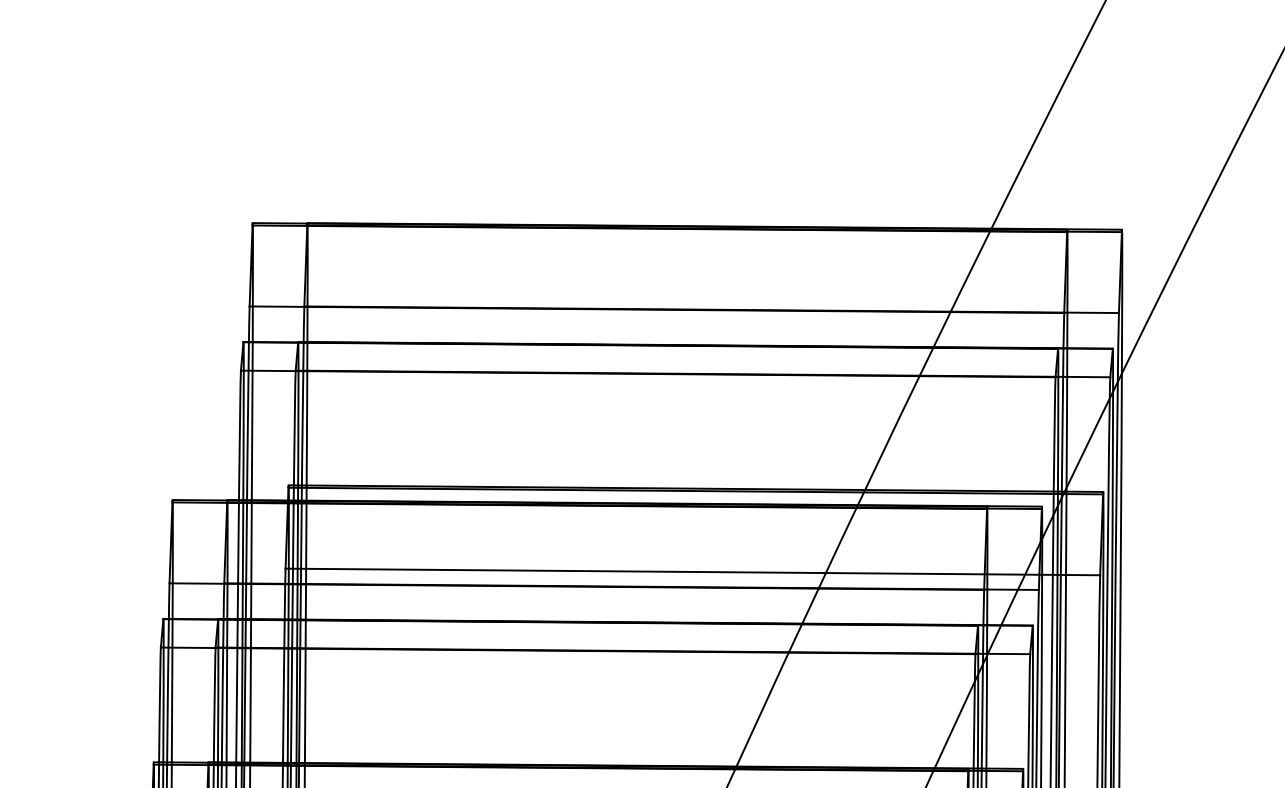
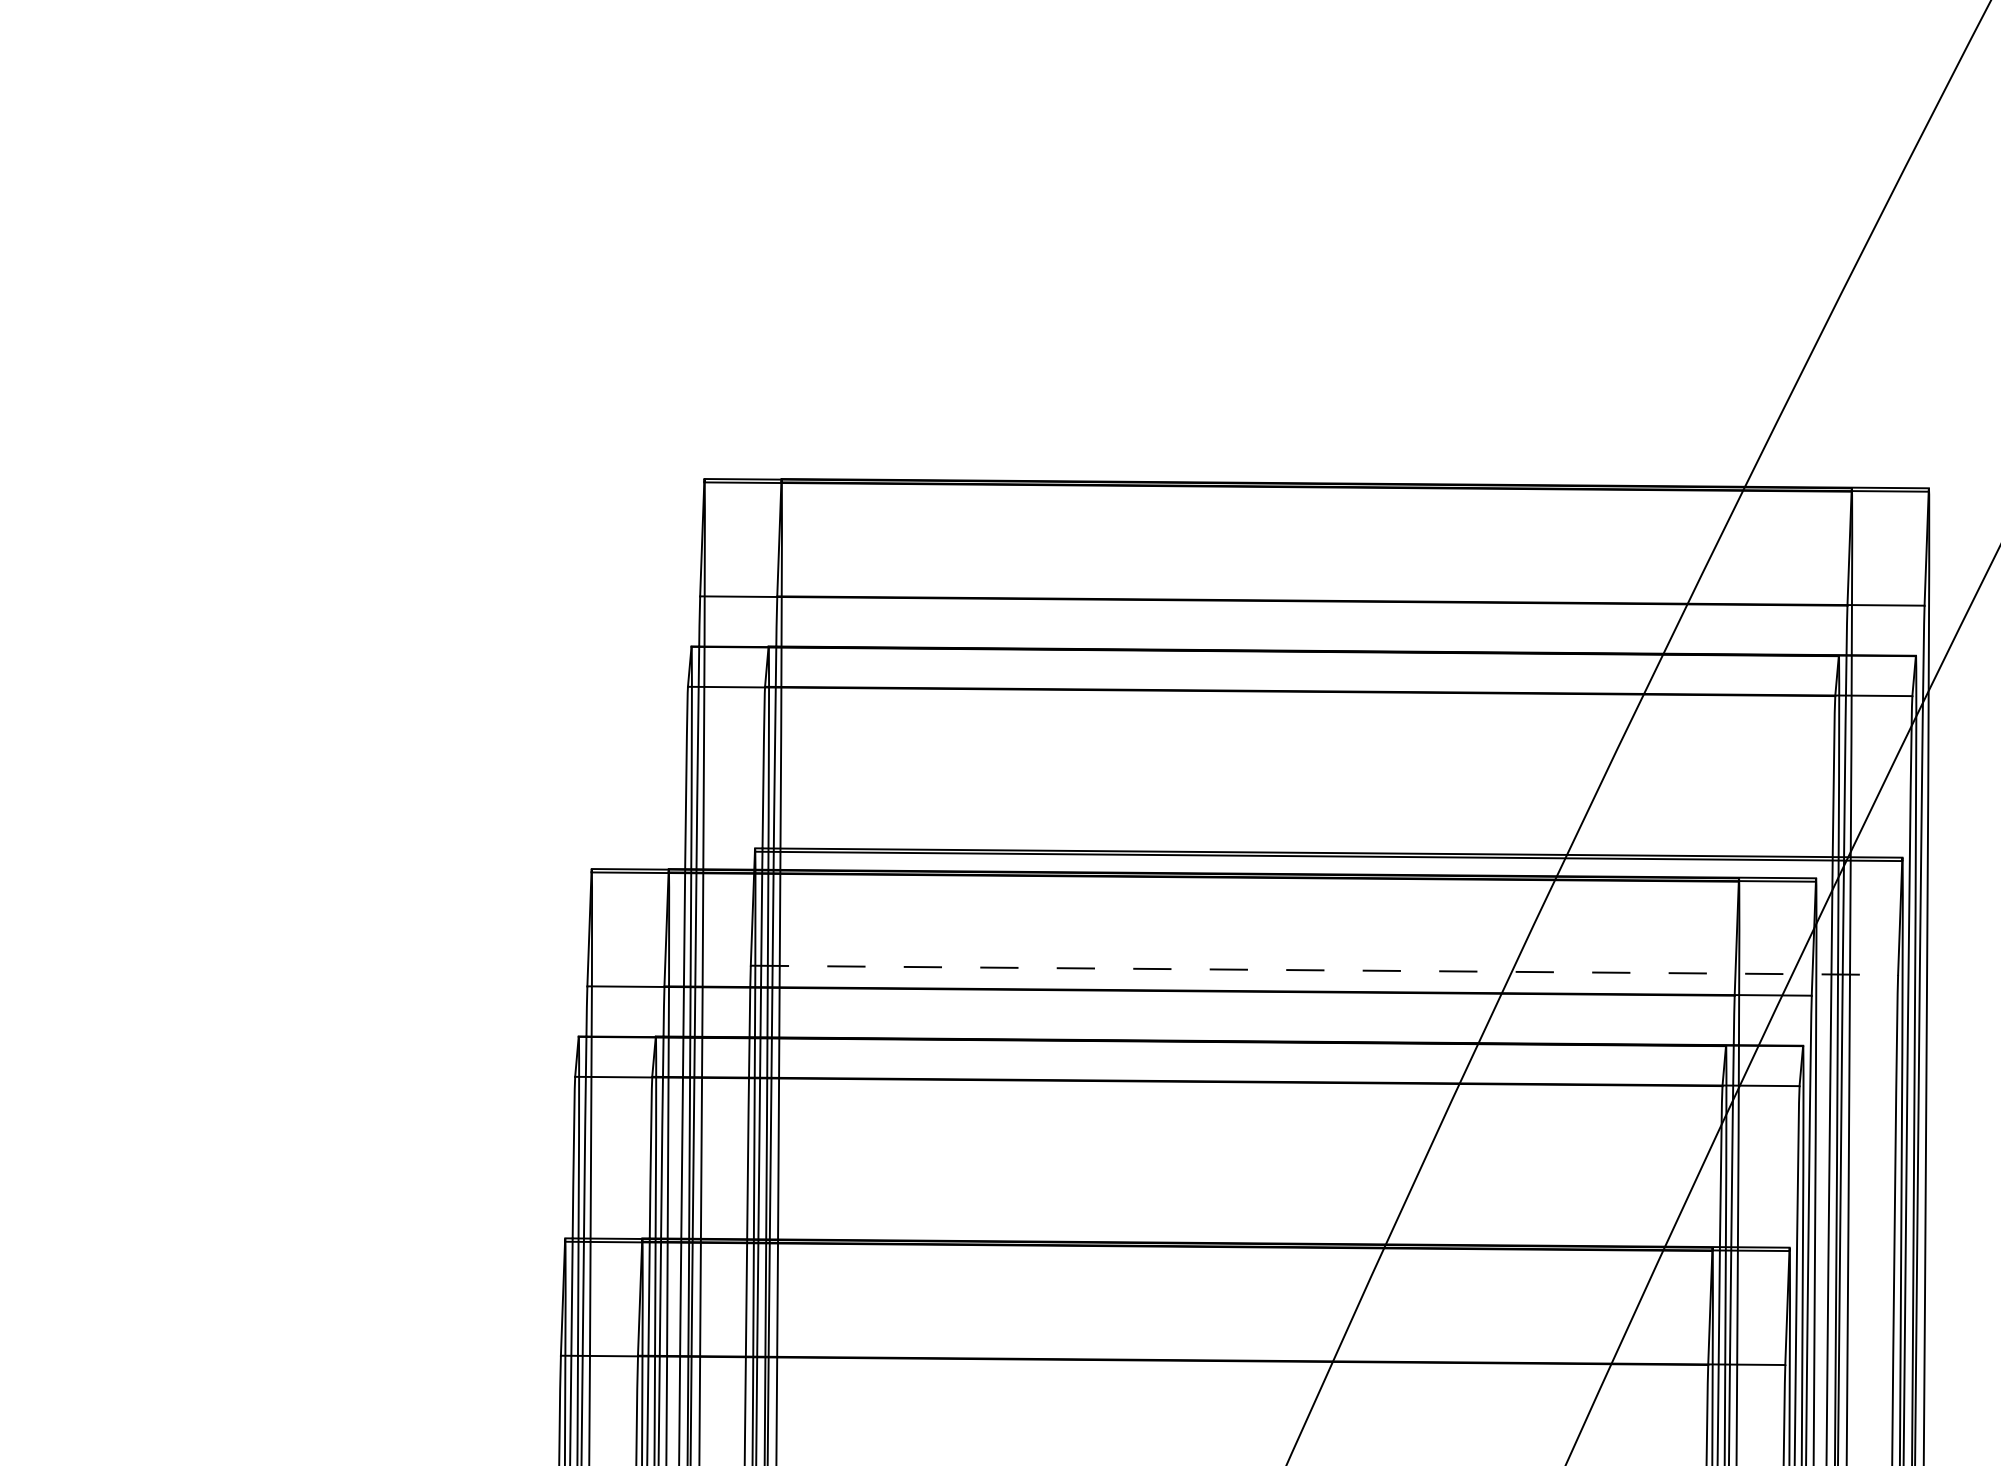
line: (692, 572) -> (1324, 970), solid -> dashed

